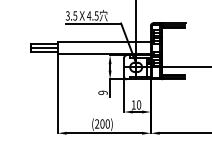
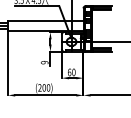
text: (133, 104) -> (69, 72), 10 -> 60

